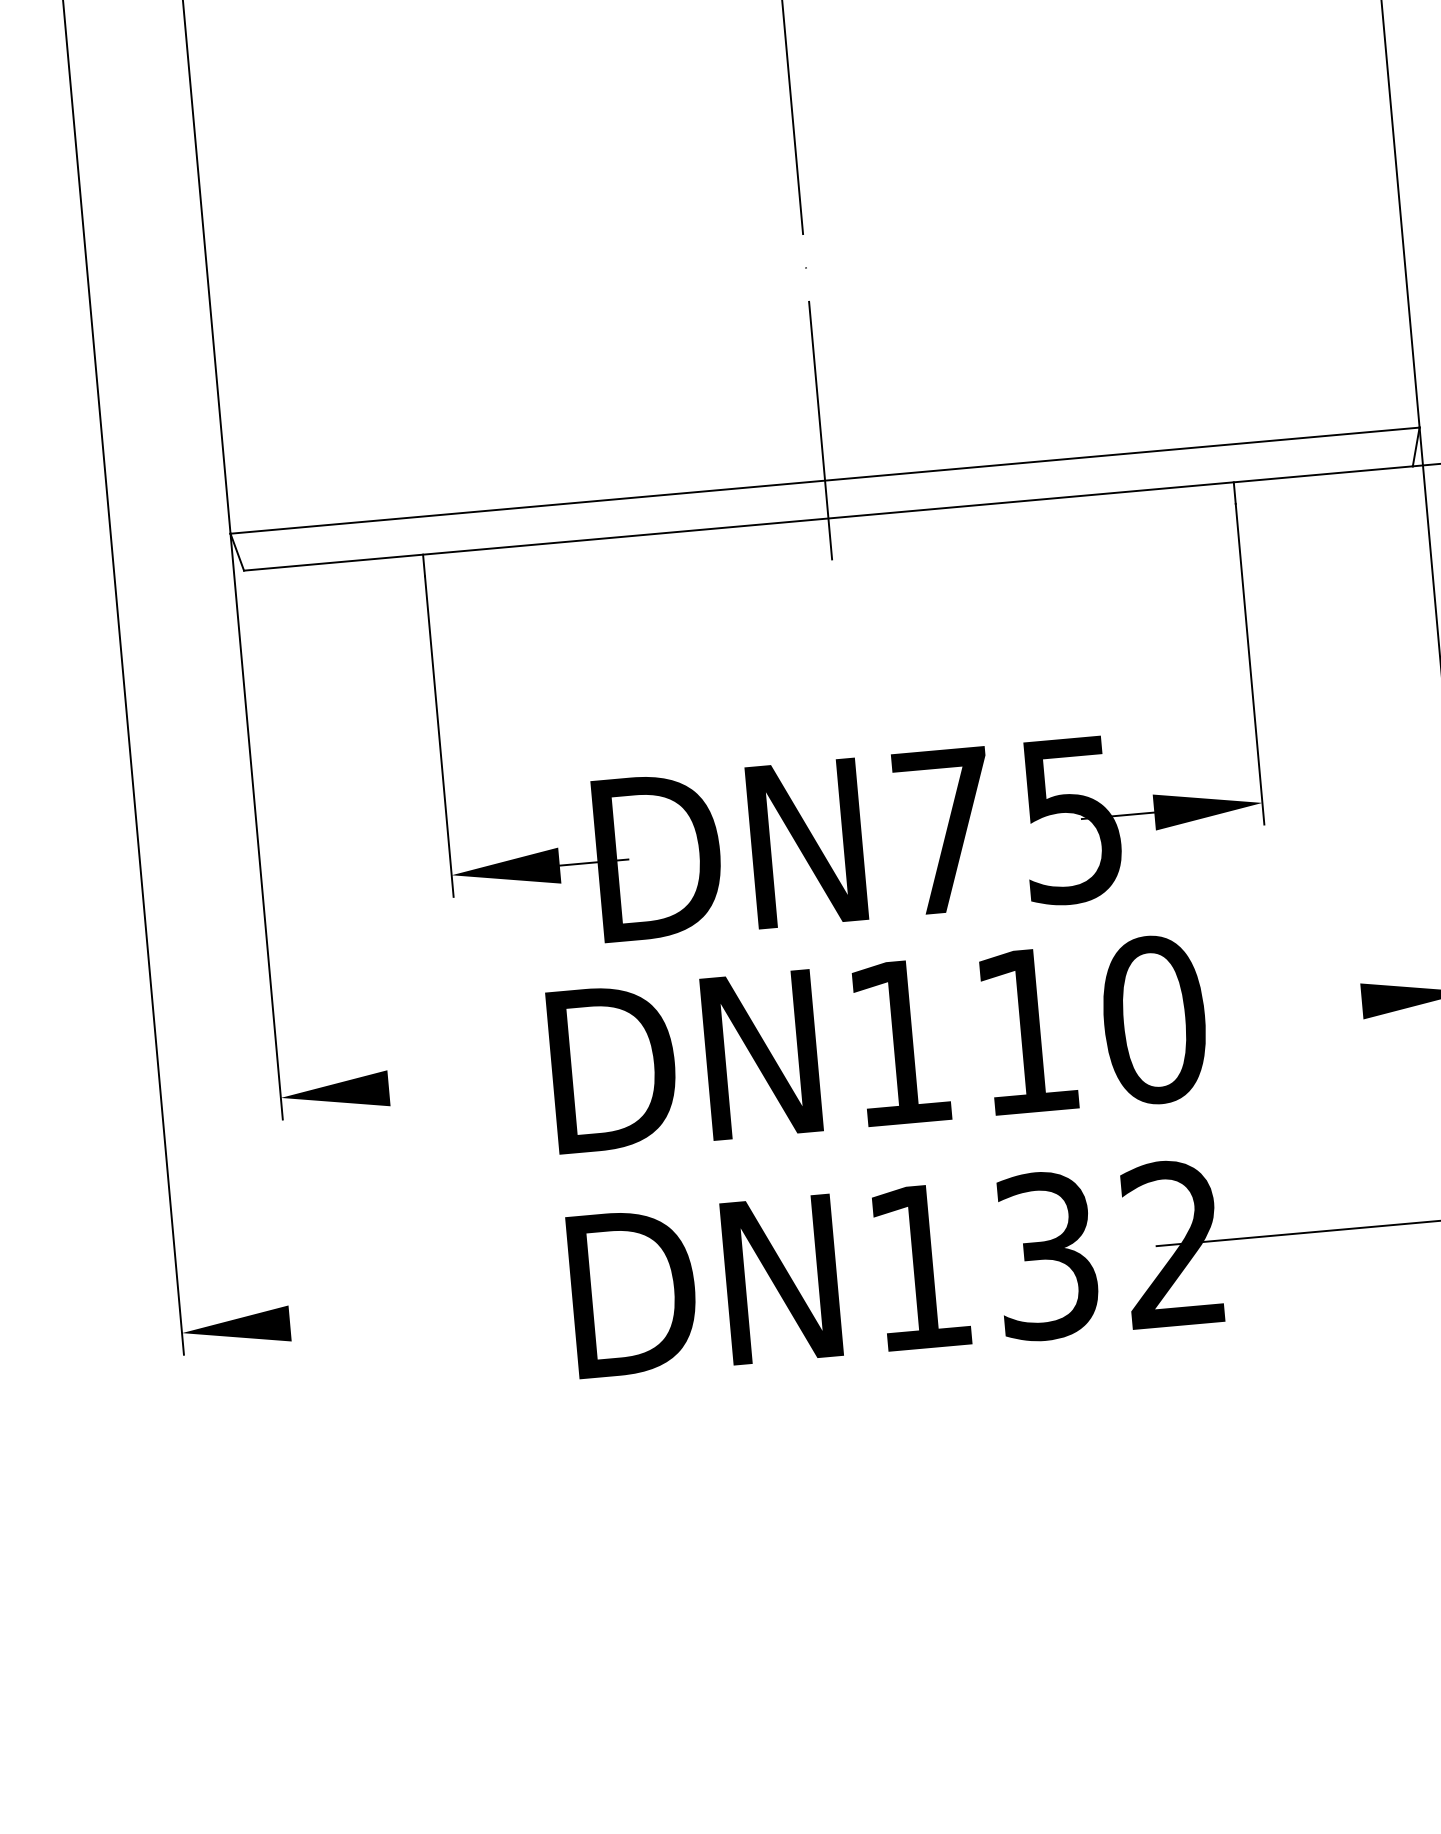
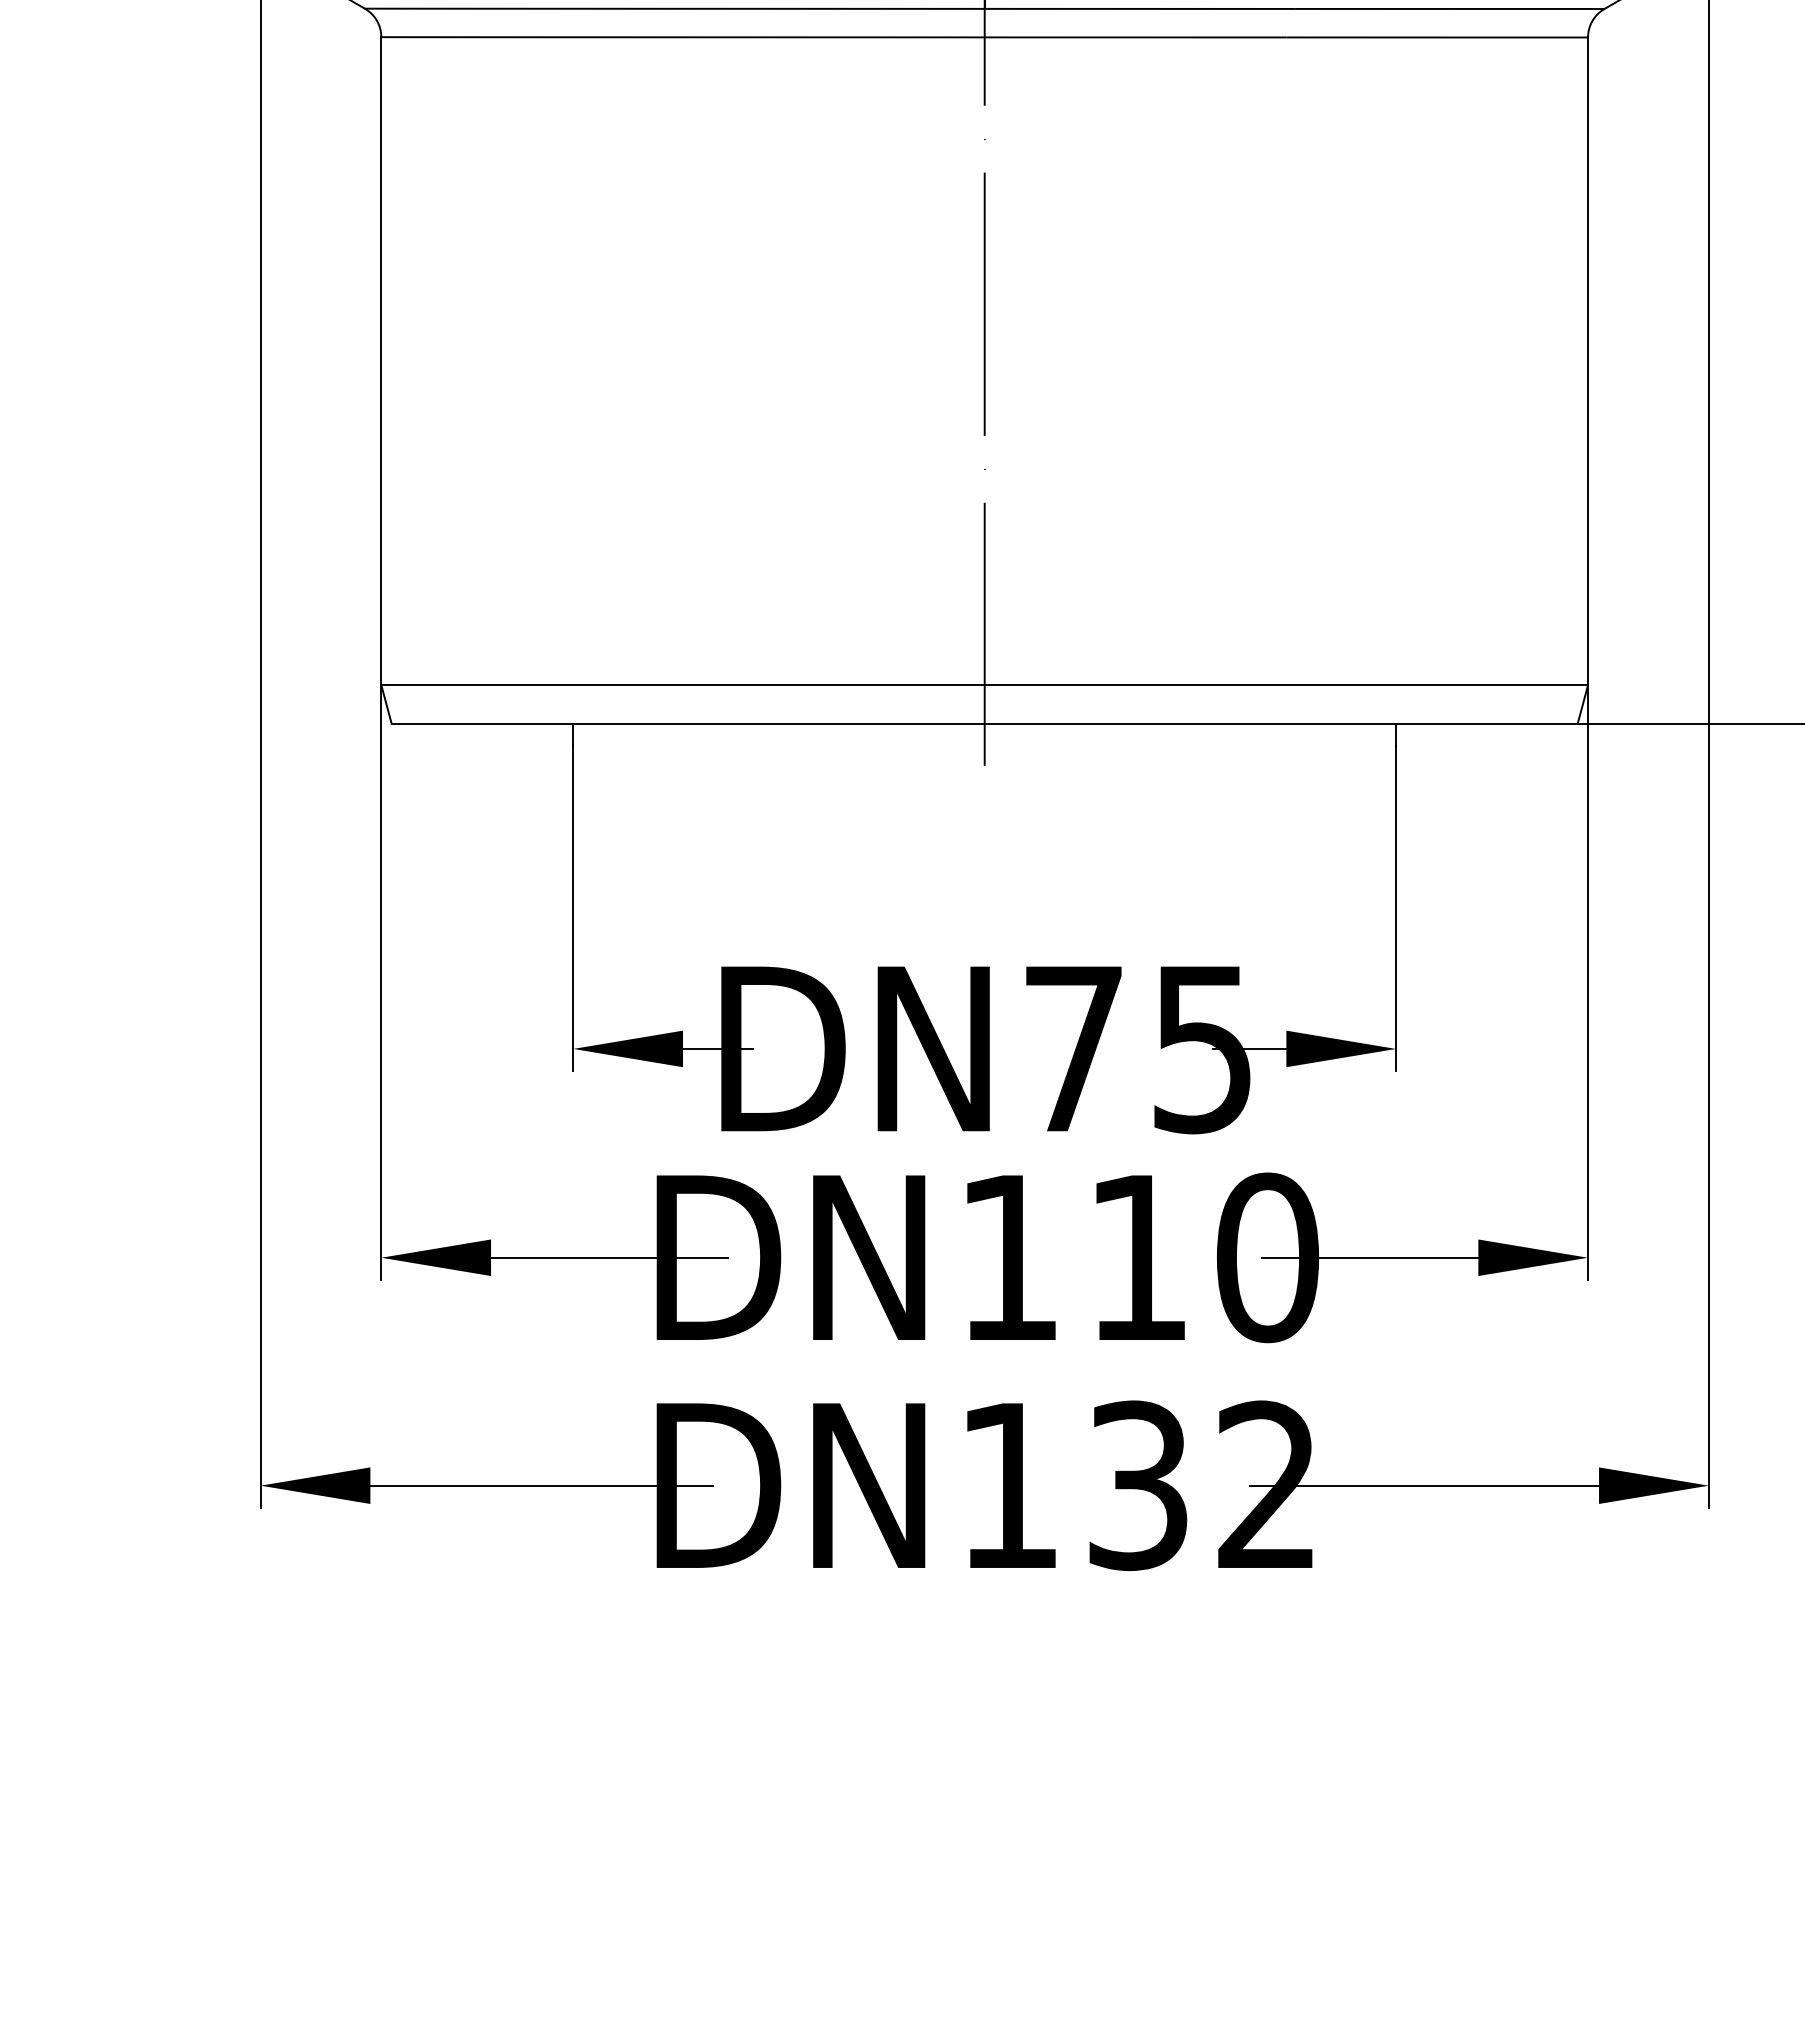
line: (1255, 1010) -> (1370, 1257), added
line: (505, 1077) -> (609, 1257), added
line: (458, 1308) -> (541, 1485), added

